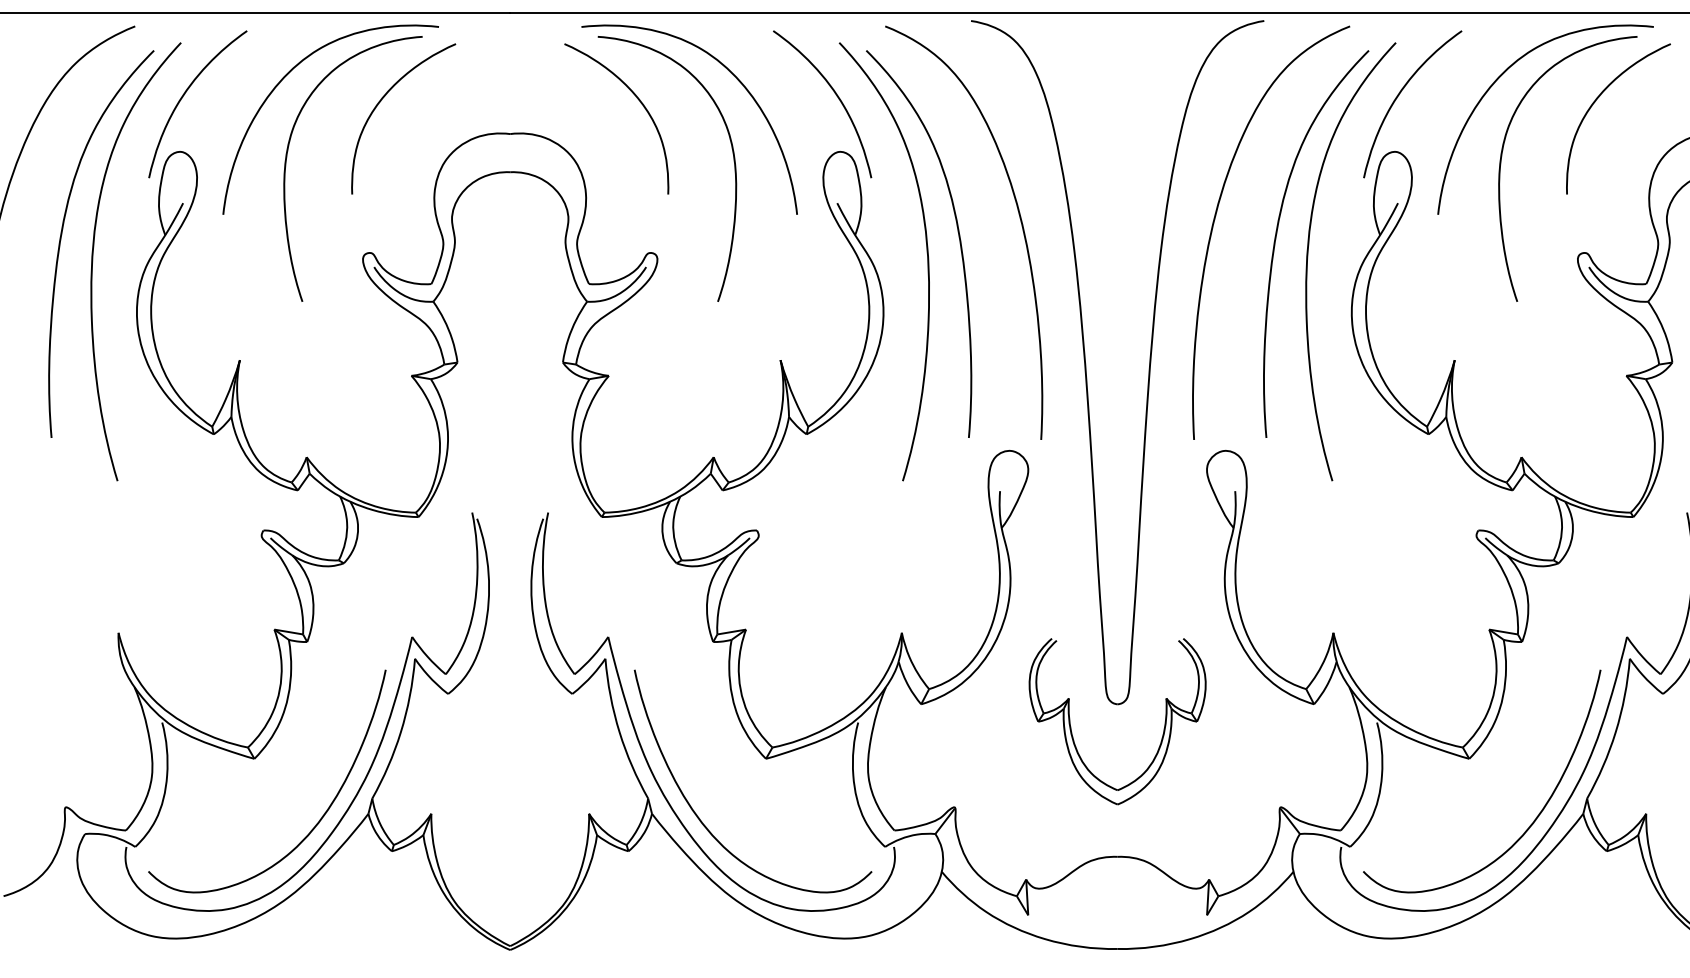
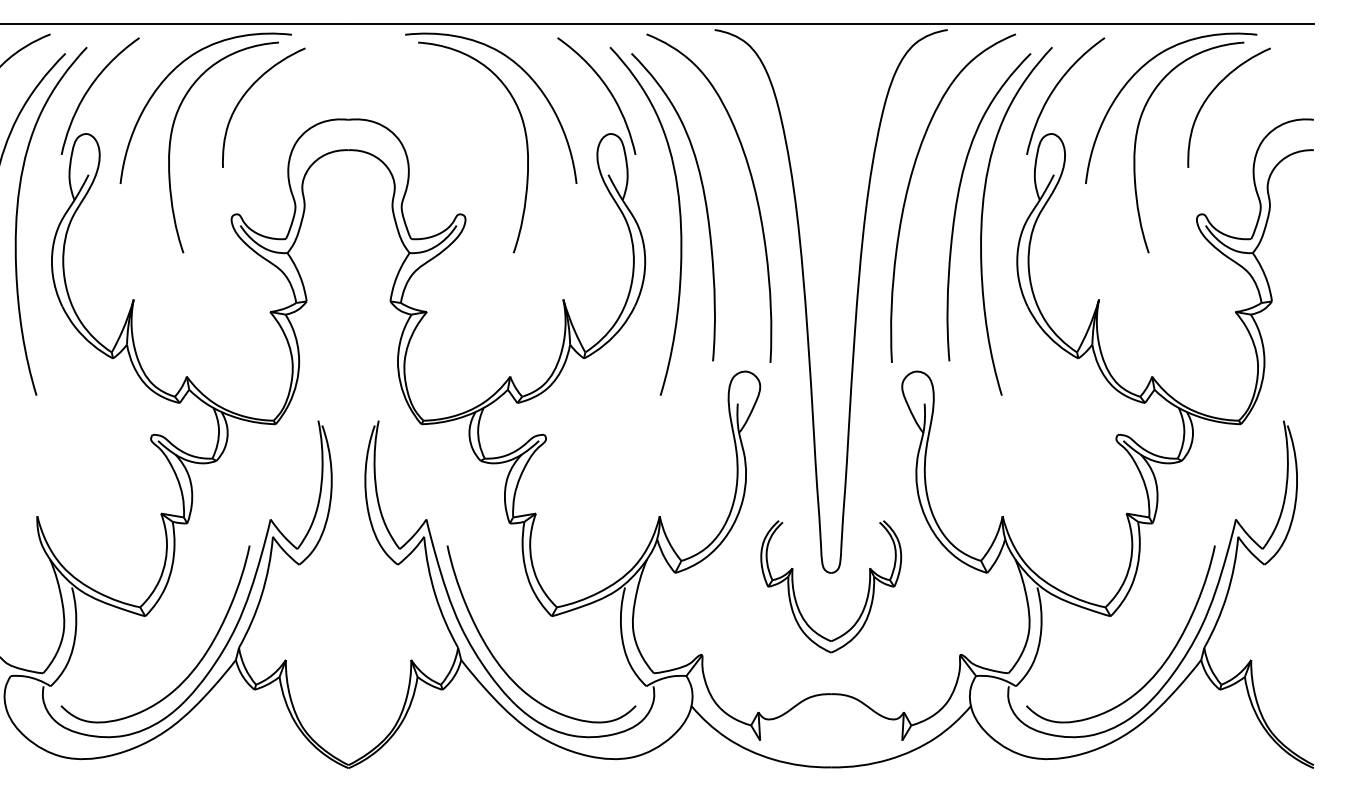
curve: (635, 98) -> (448, 91), removed

